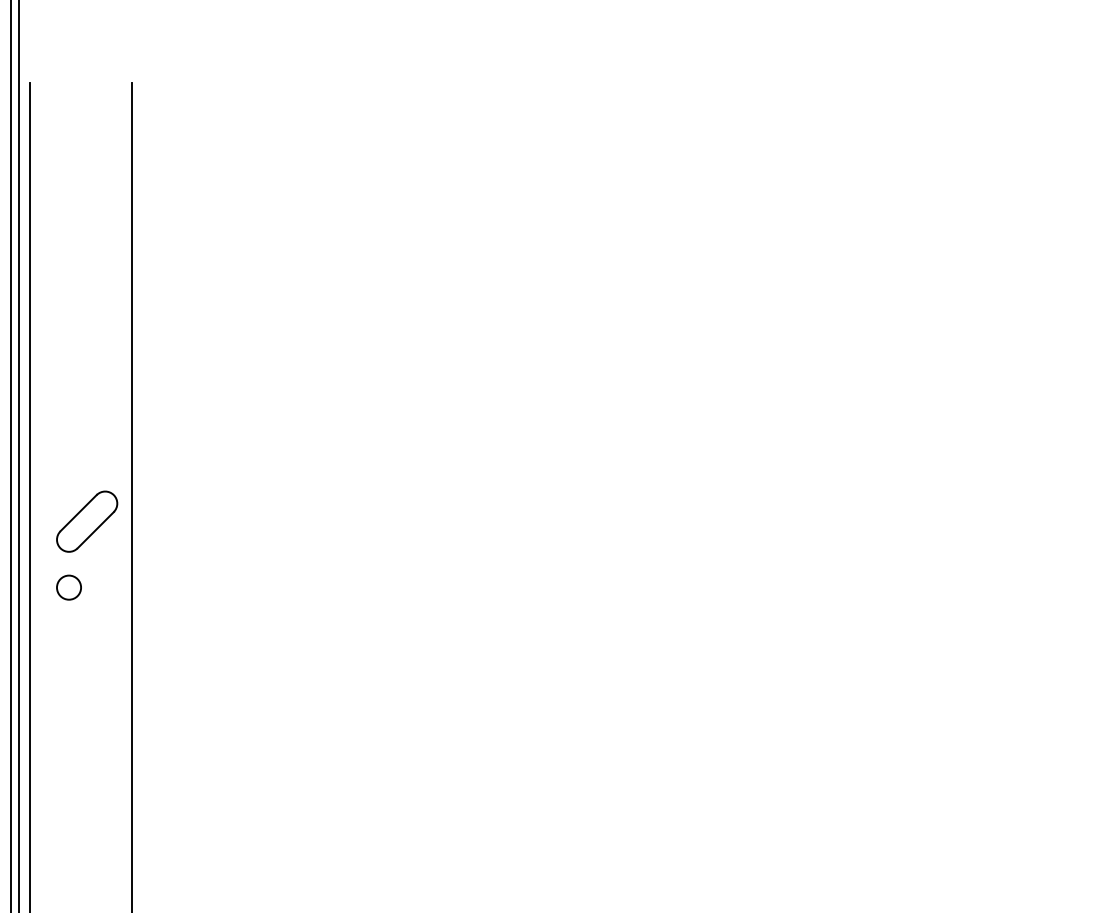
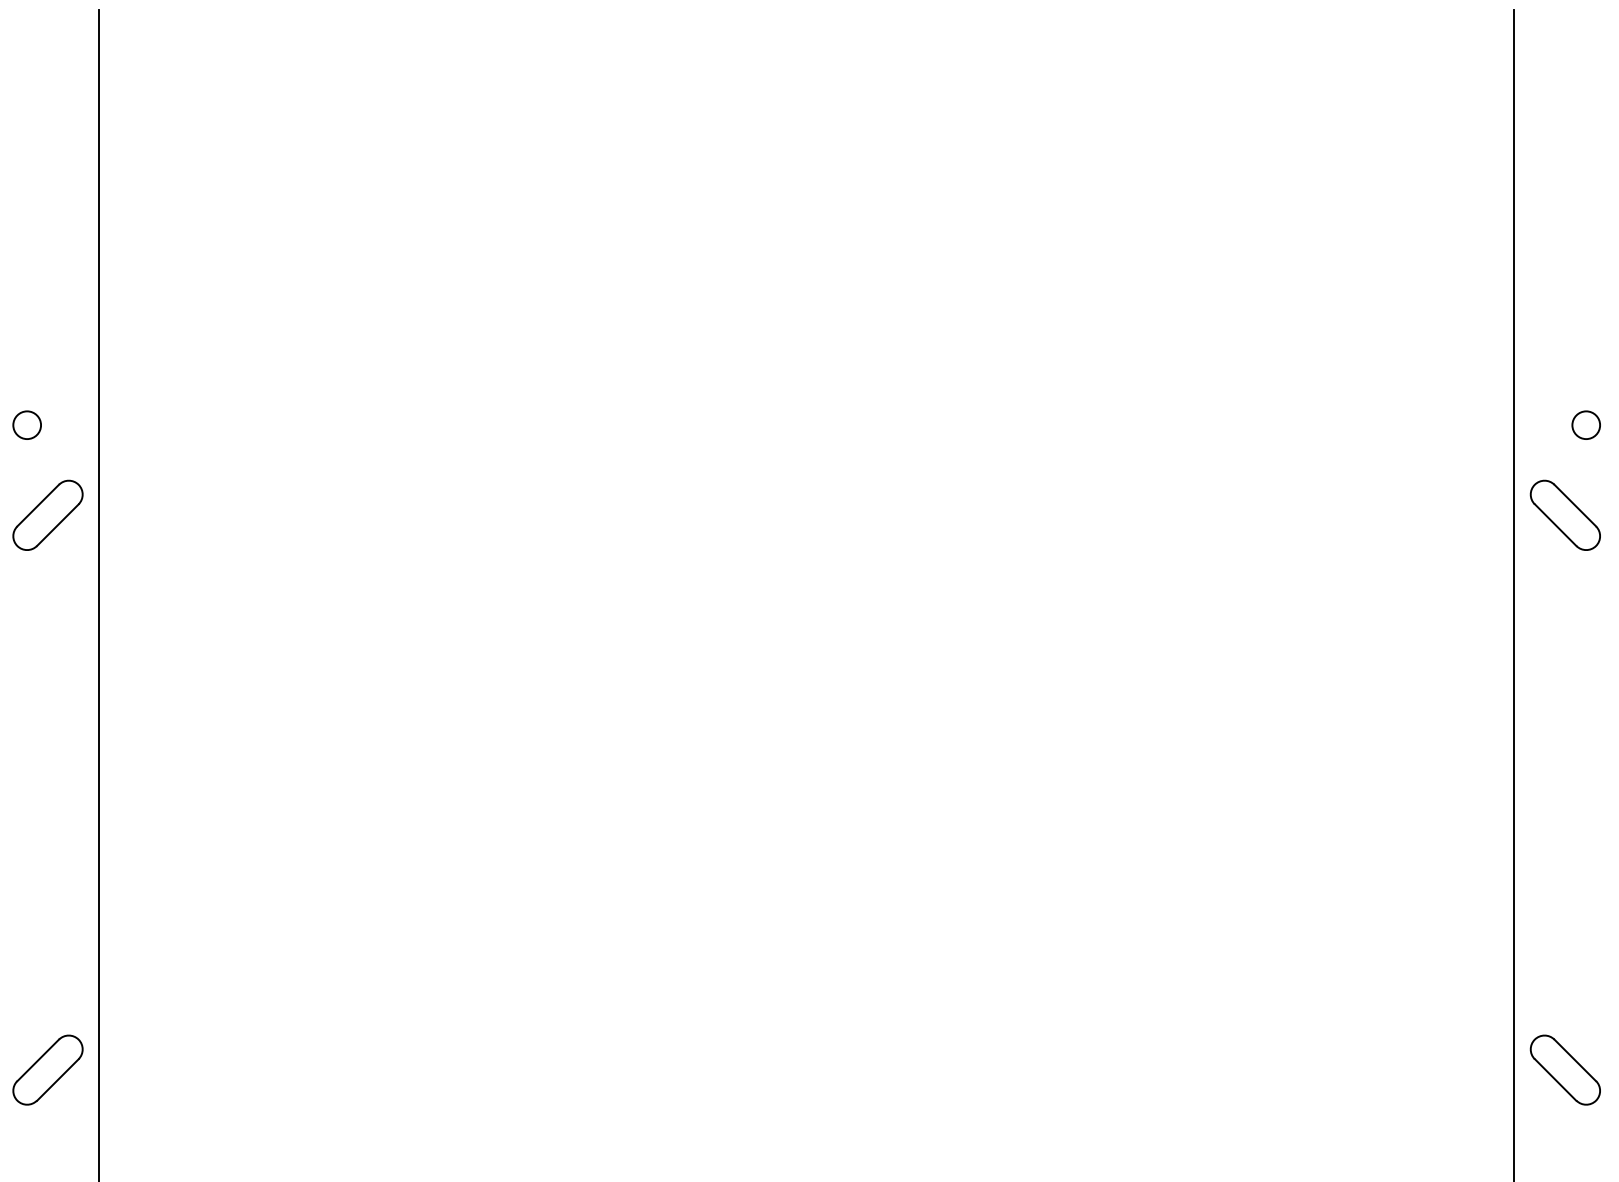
circle: (68, 587) -> (26, 424), moved

